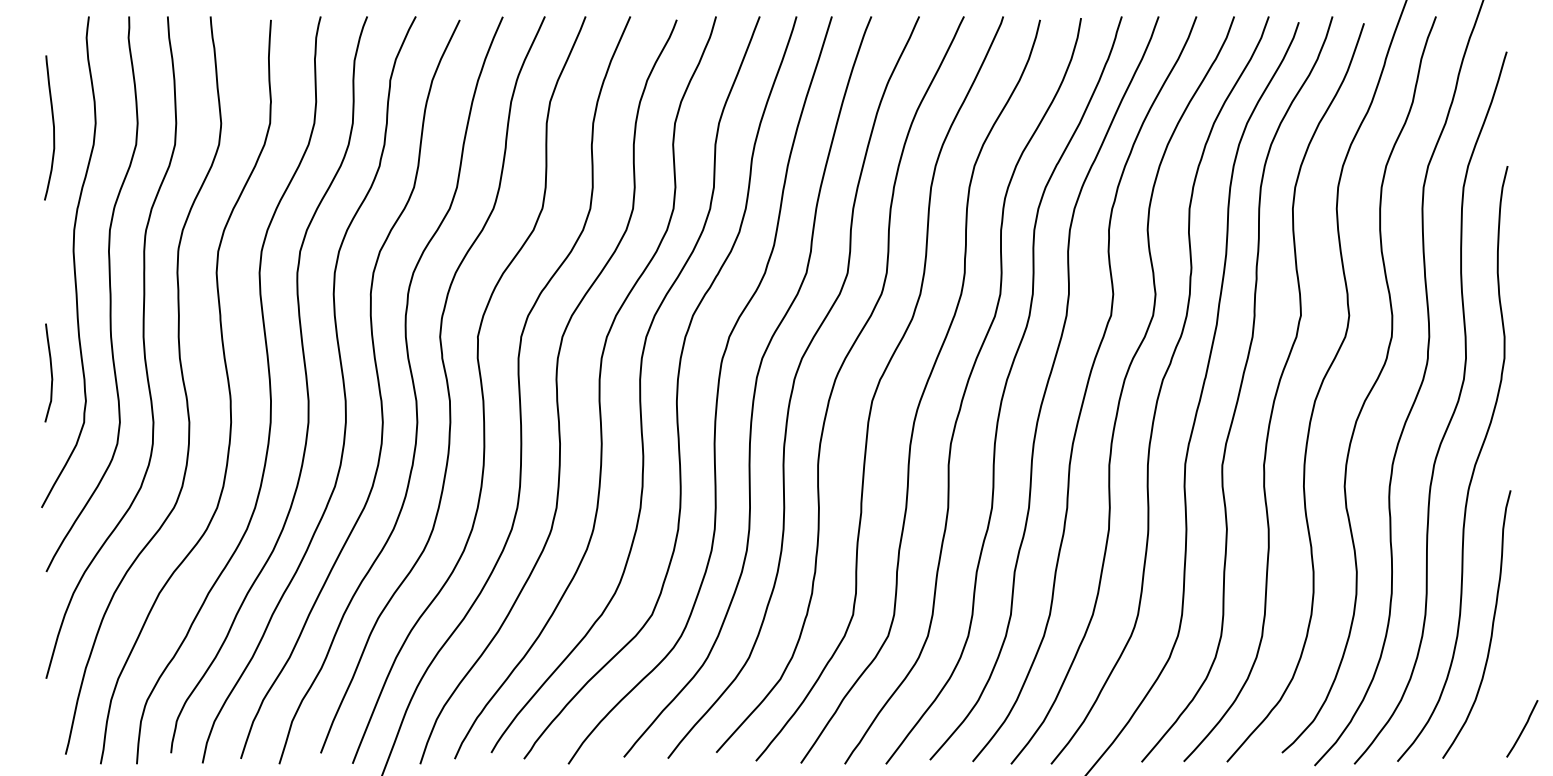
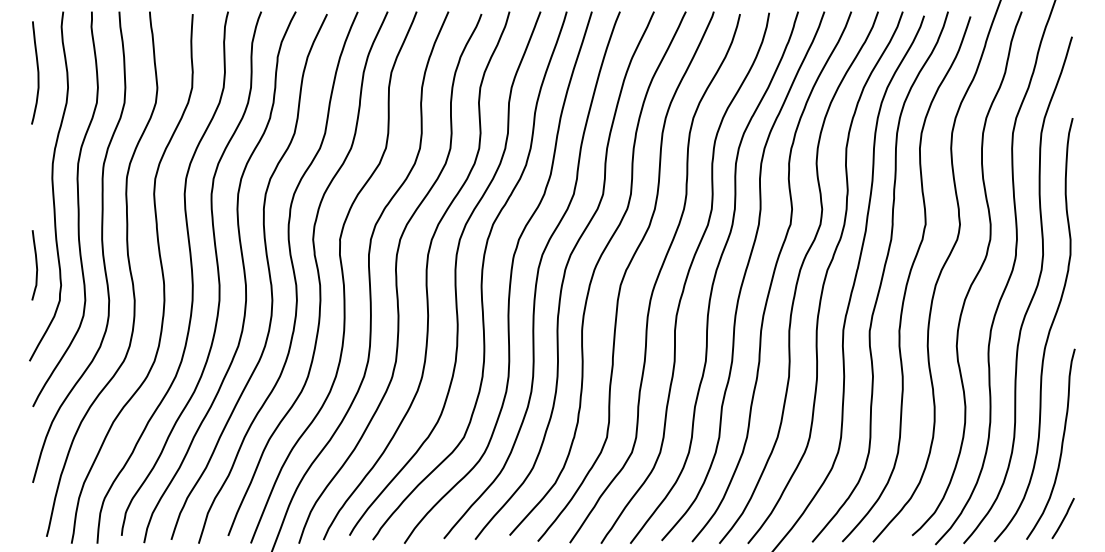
curve: (52, 127) -> (37, 72), moved
line: (1522, 728) -> (1063, 518), moved

